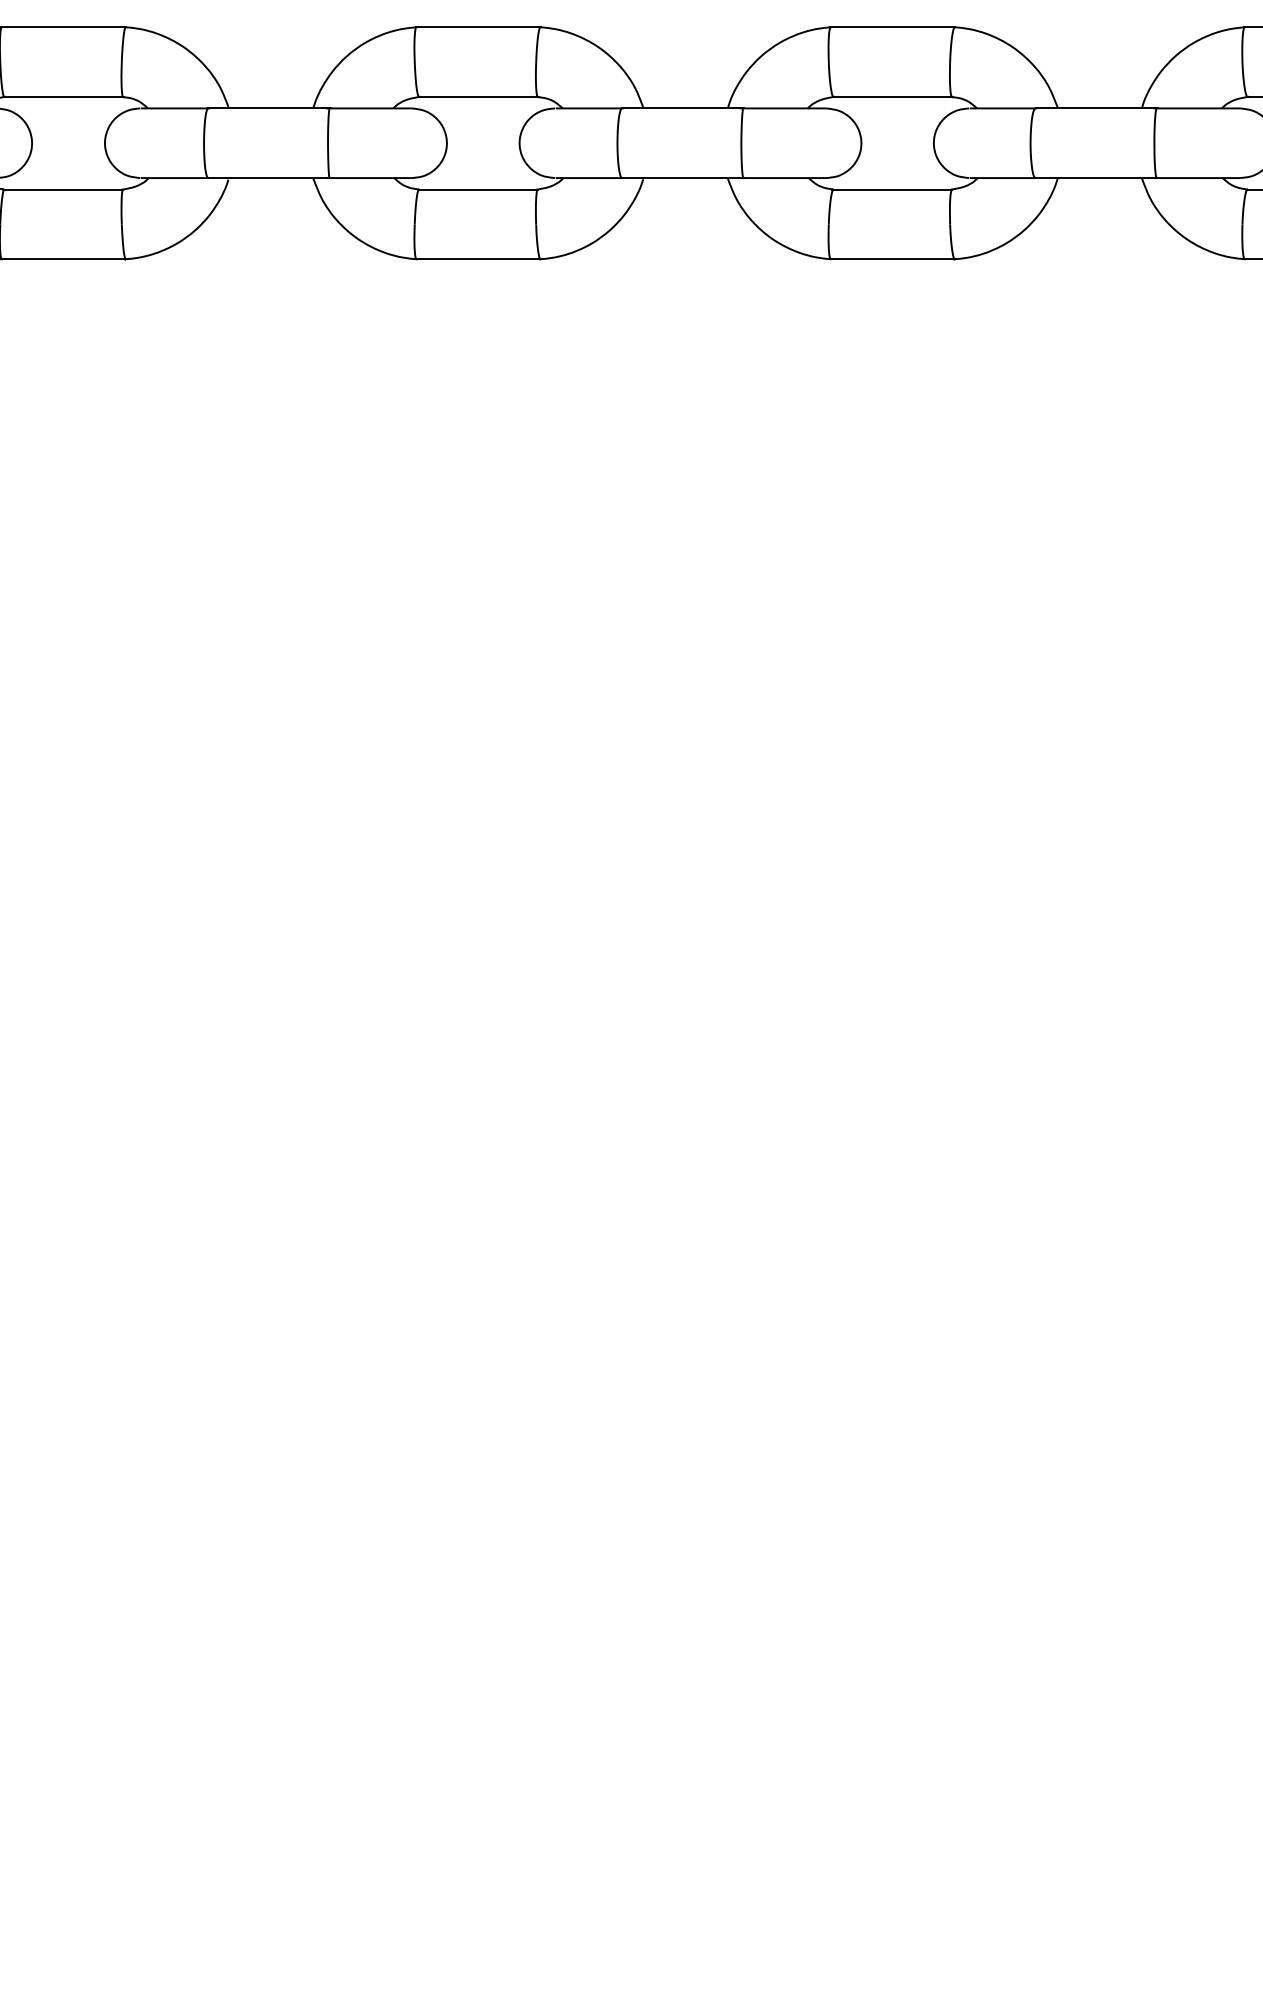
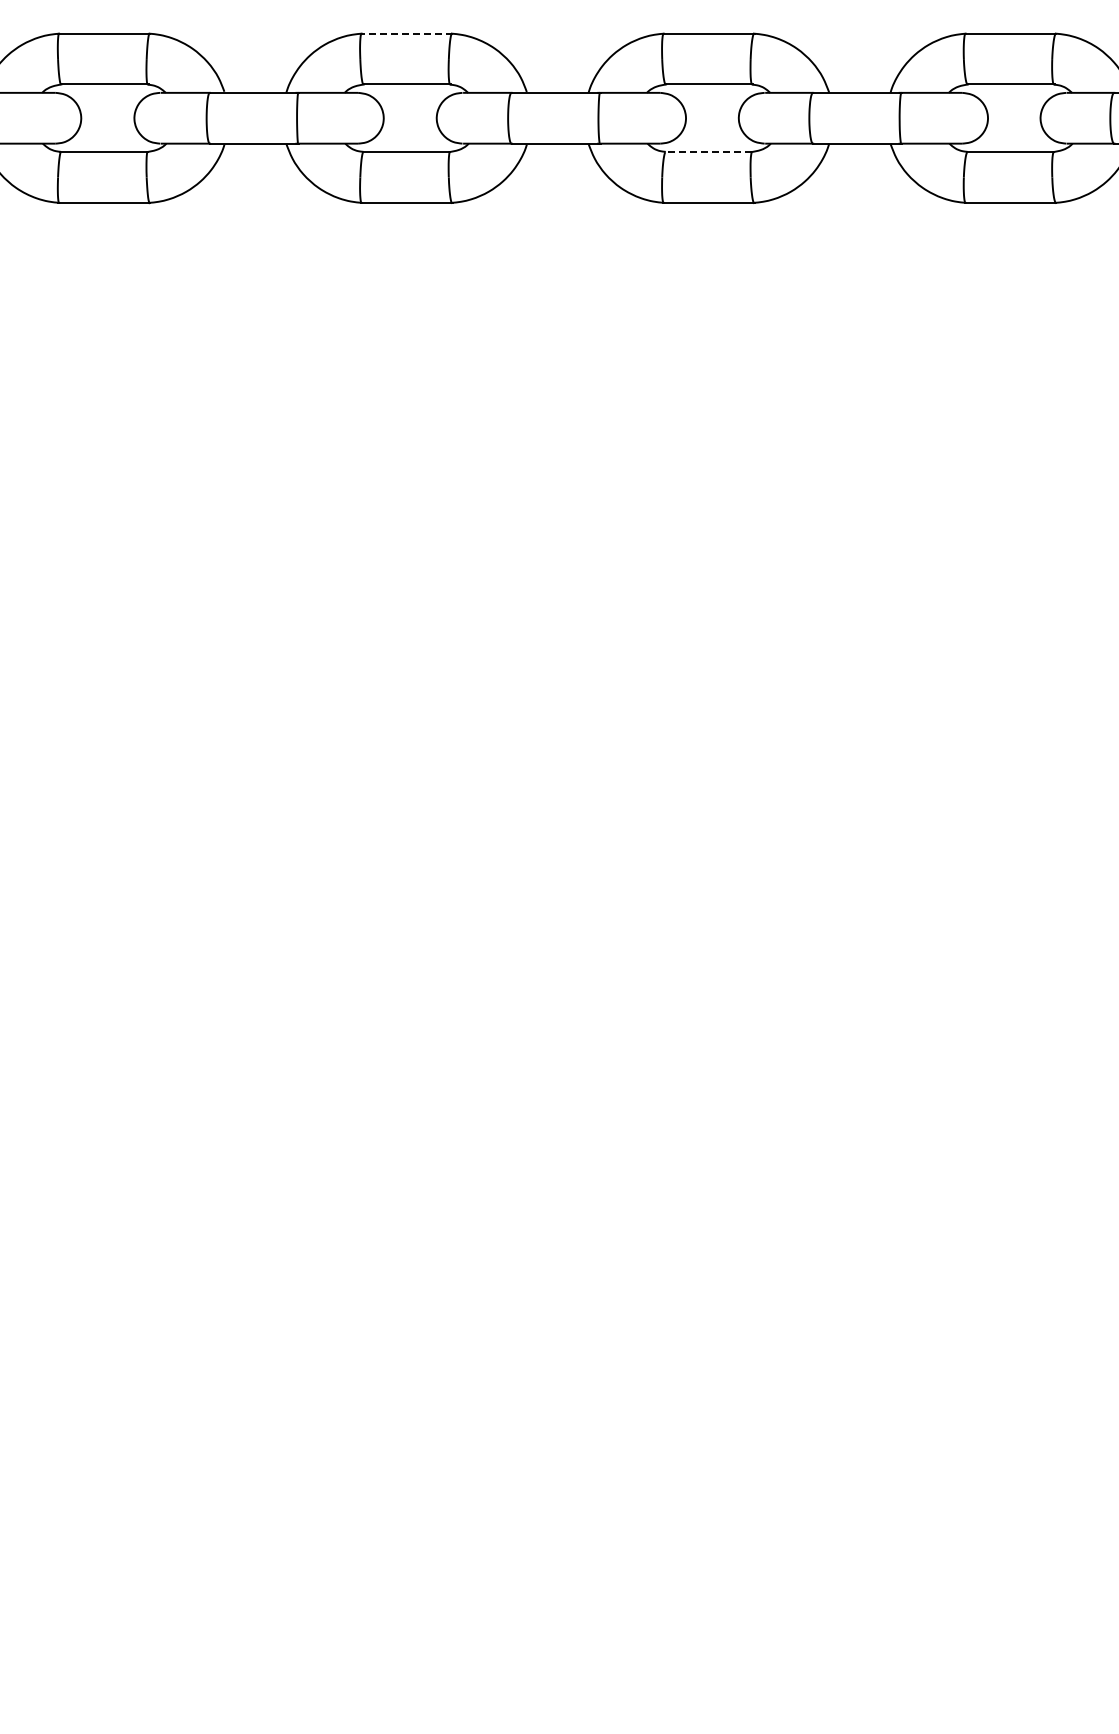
line: (478, 26) -> (406, 33), solid -> dashed
line: (892, 190) -> (708, 152), solid -> dashed

